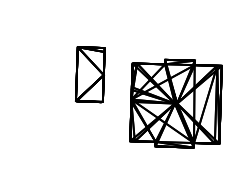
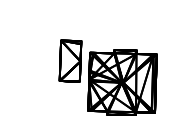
part: (90, 74) -> (70, 61), moved

